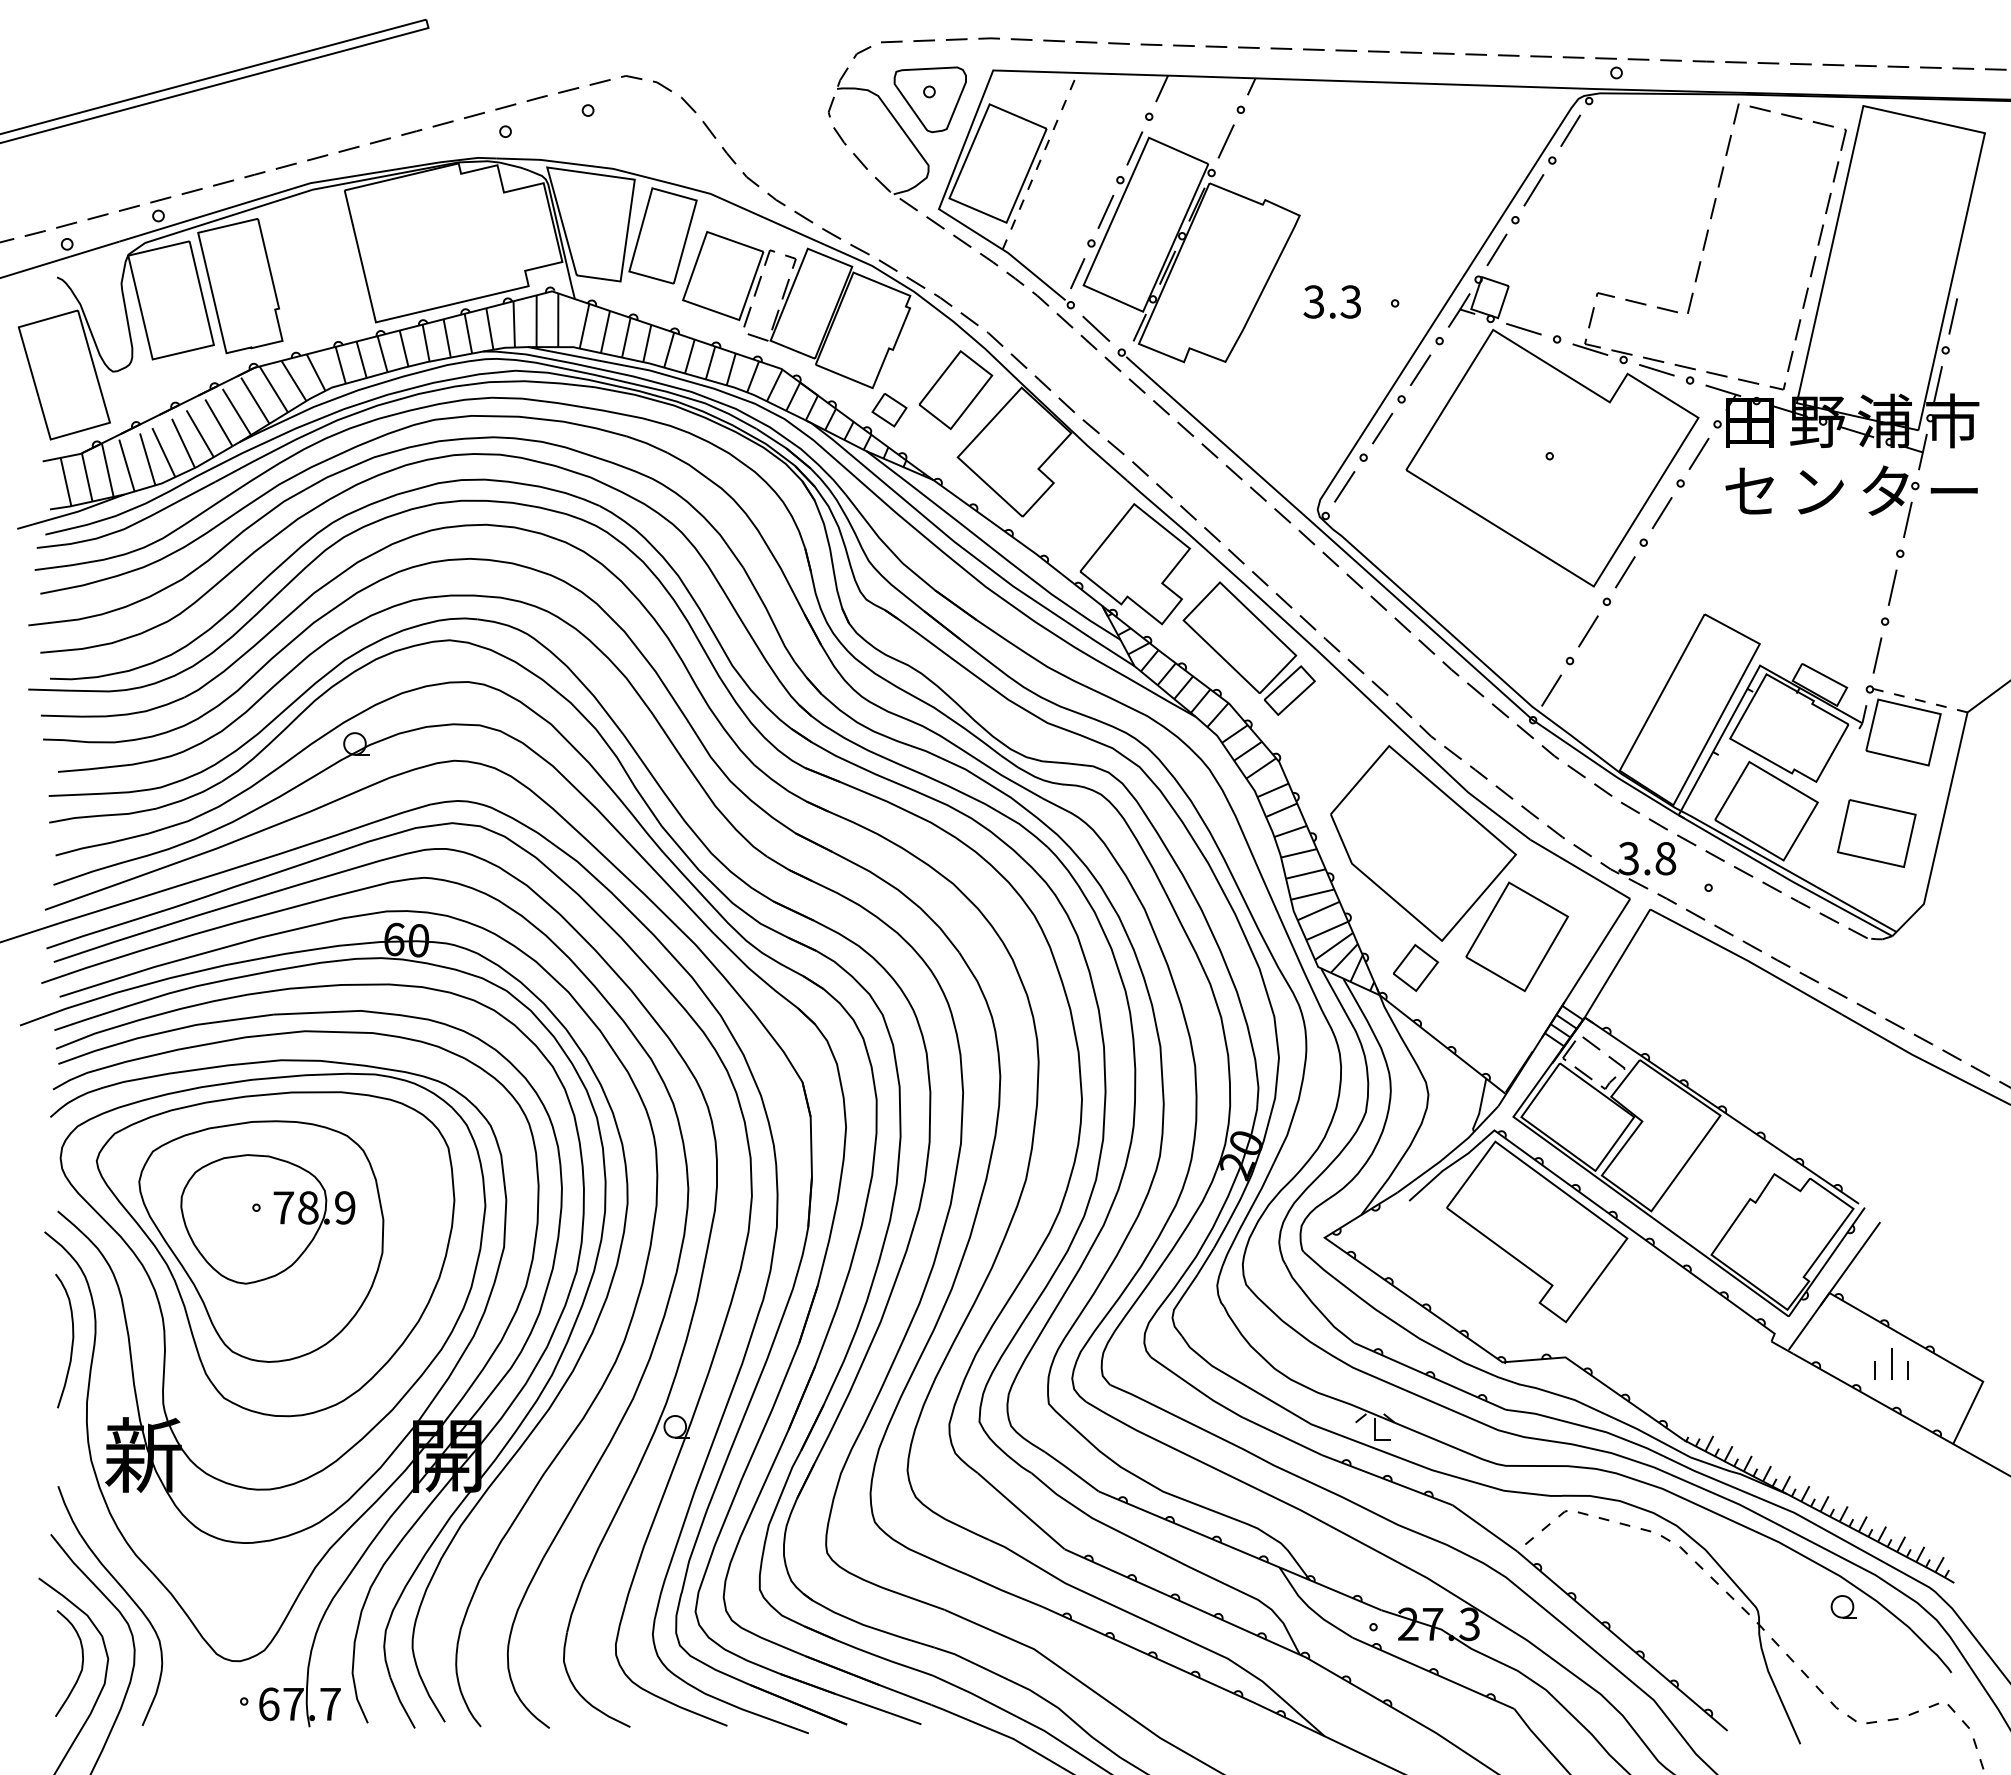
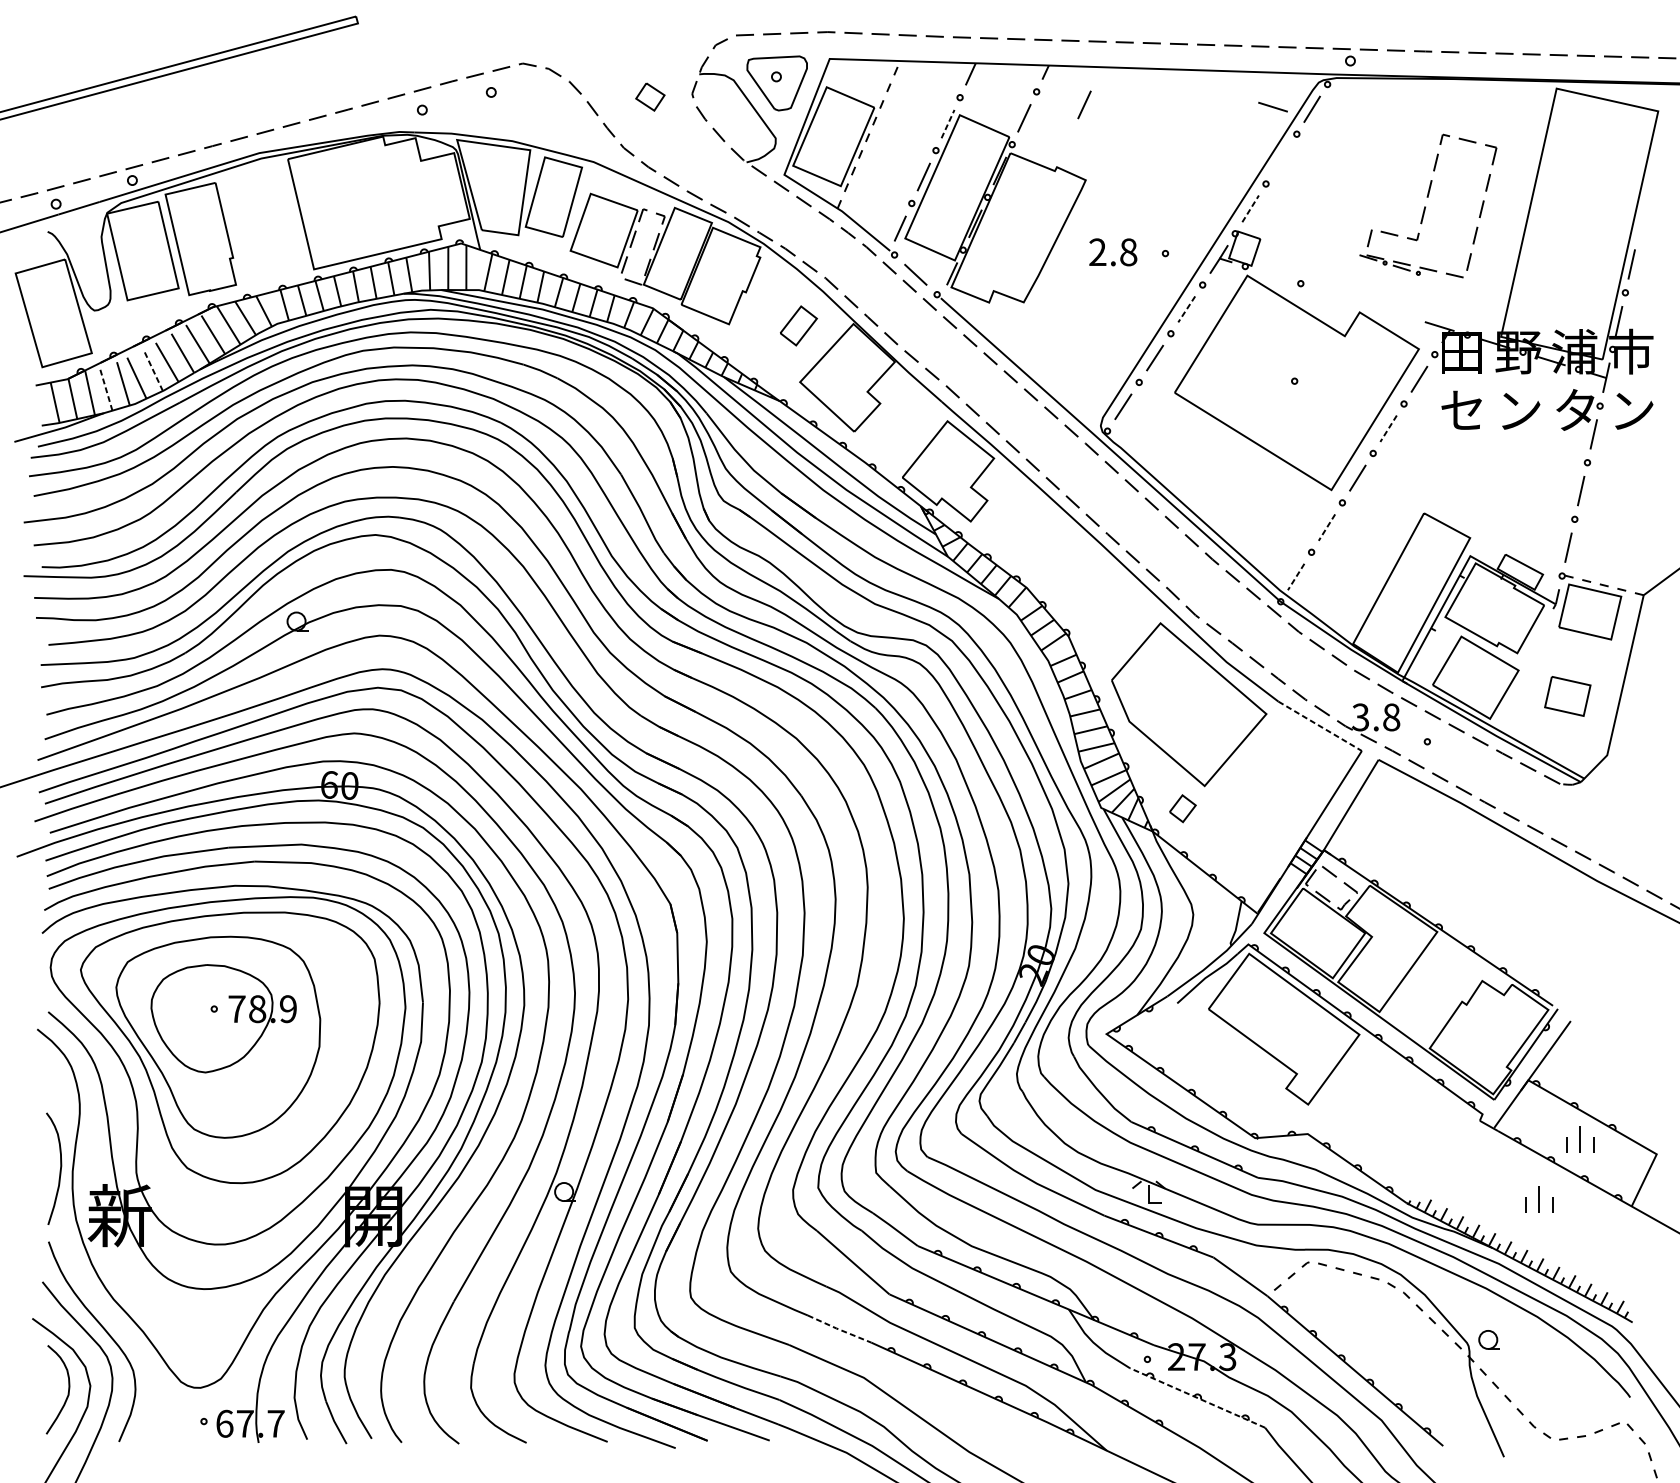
line: (1297, 125) -> (1083, 104), added
line: (1134, 148) -> (947, 124), solid -> dashed
line: (1533, 190) -> (1281, 159), removed
part: (1709, 246) -> (1428, 206), size x0.6
line: (1497, 249) -> (1251, 208), solid -> dashed
text: (1332, 301) -> (1113, 251), 3.3 -> 2.8
line: (1523, 329) -> (1272, 107), moved
line: (1420, 370) -> (1186, 309), solid -> dashed
part: (956, 389) -> (799, 325), size x0.6
part: (889, 410) -> (650, 97), moved
line: (183, 442) -> (153, 369), solid -> dashed
line: (126, 465) -> (105, 388), solid -> dashed
text: (1954, 492) -> (1632, 411), ー -> ン
line: (1662, 513) -> (1388, 429), solid -> dashed
line: (1588, 631) -> (1327, 527), solid -> dashed
part: (1248, 648) -> (1043, 541), removed
line: (1551, 690) -> (1296, 576), solid -> dashed
part: (1876, 833) -> (1567, 696), size x0.7
line: (1580, 869) -> (1320, 726), solid -> dashed
part: (1517, 936) -> (1267, 782), removed
part: (1415, 967) -> (1182, 808), size x0.7
curve: (71, 1342) -> (59, 1170), moved
part: (1842, 1435) -> (1539, 1199), added
line: (1004, 1591) -> (839, 1329), solid -> dashed
part: (1843, 1606) -> (1489, 1339), moved
line: (1433, 1673) -> (1197, 1398), solid -> dashed

